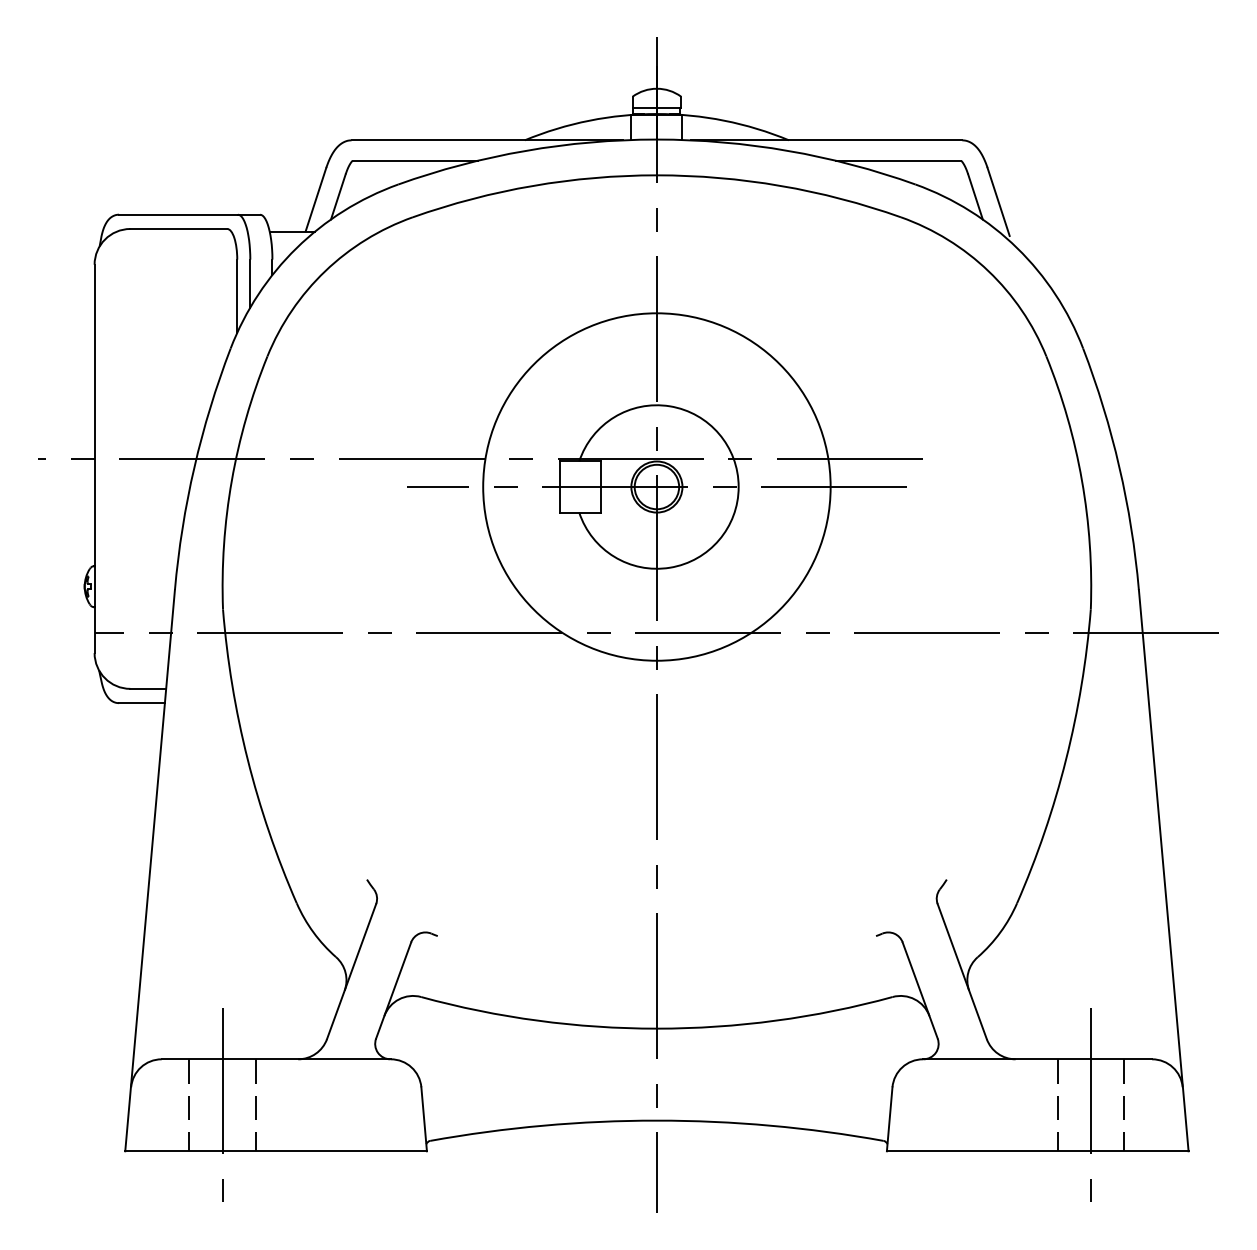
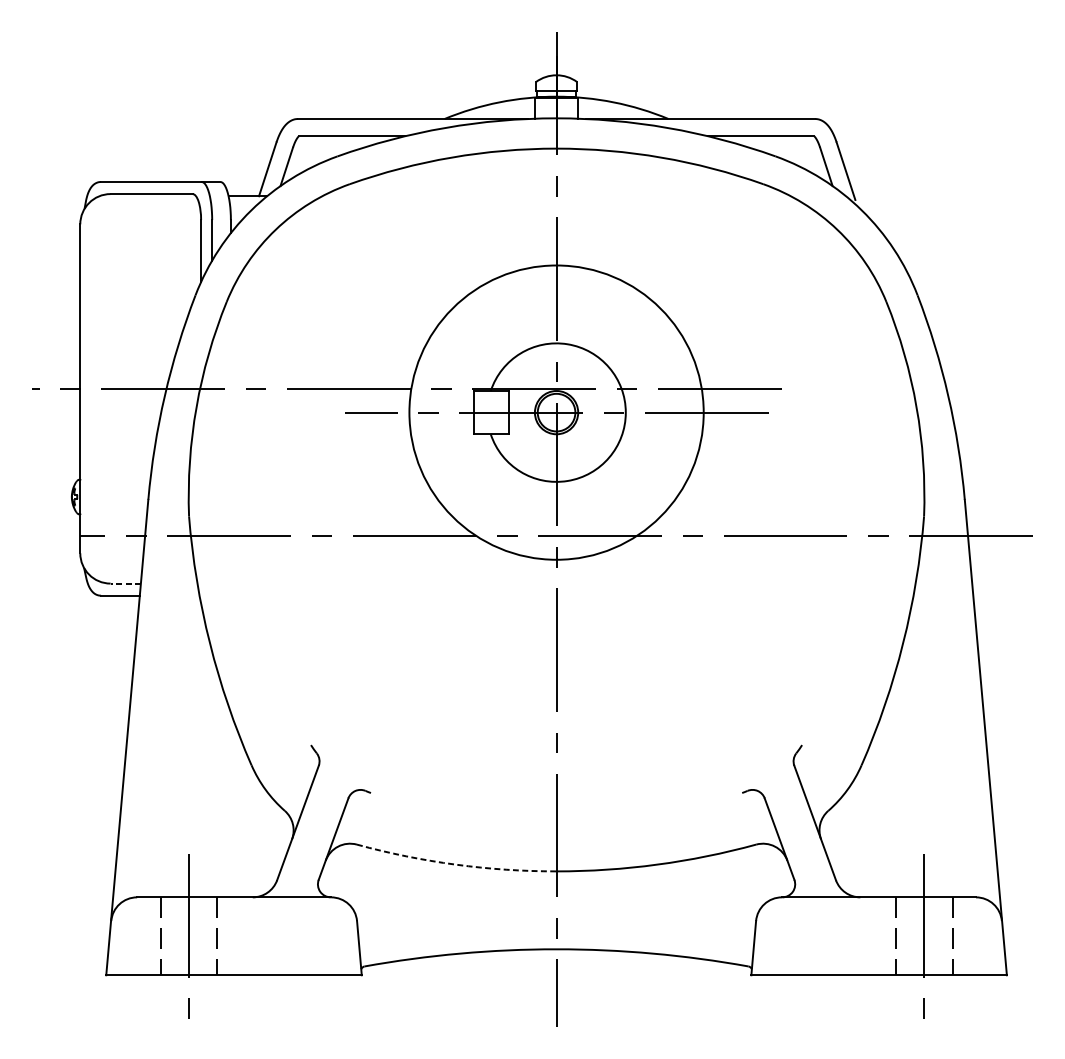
line: (148, 688) -> (125, 583), solid -> dashed
arc: (538, 1020) -> (456, 864), solid -> dashed

